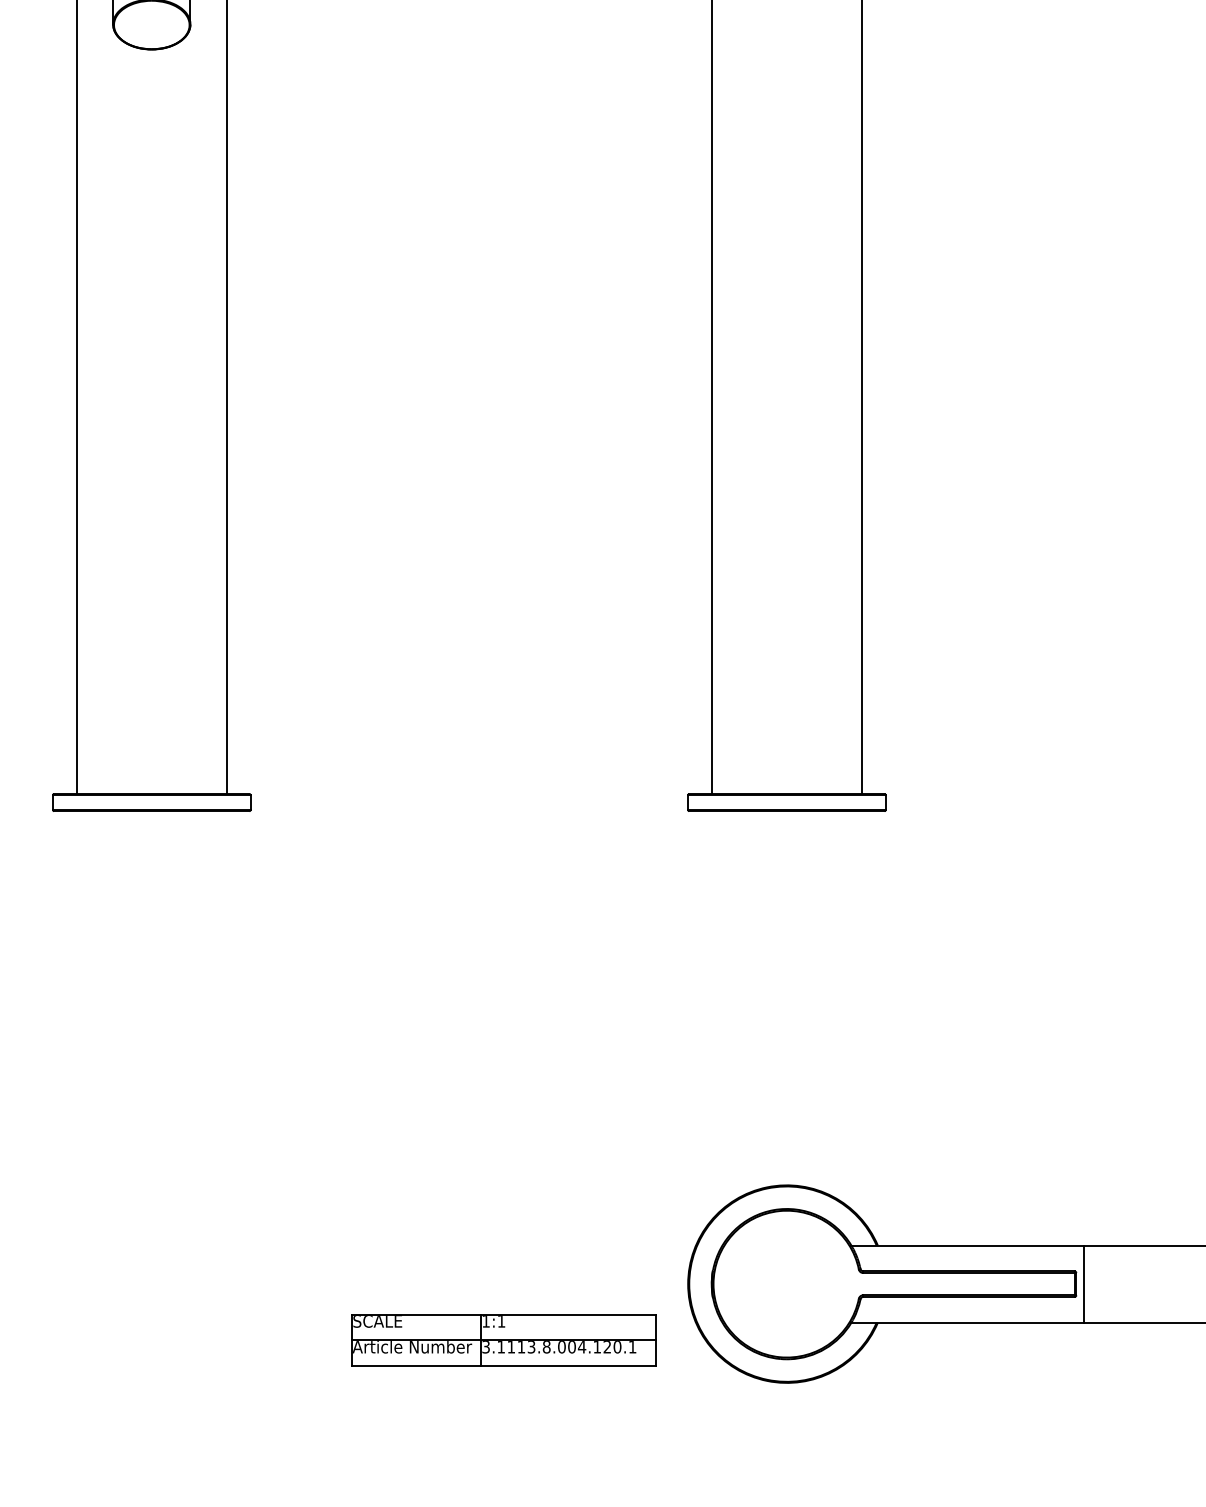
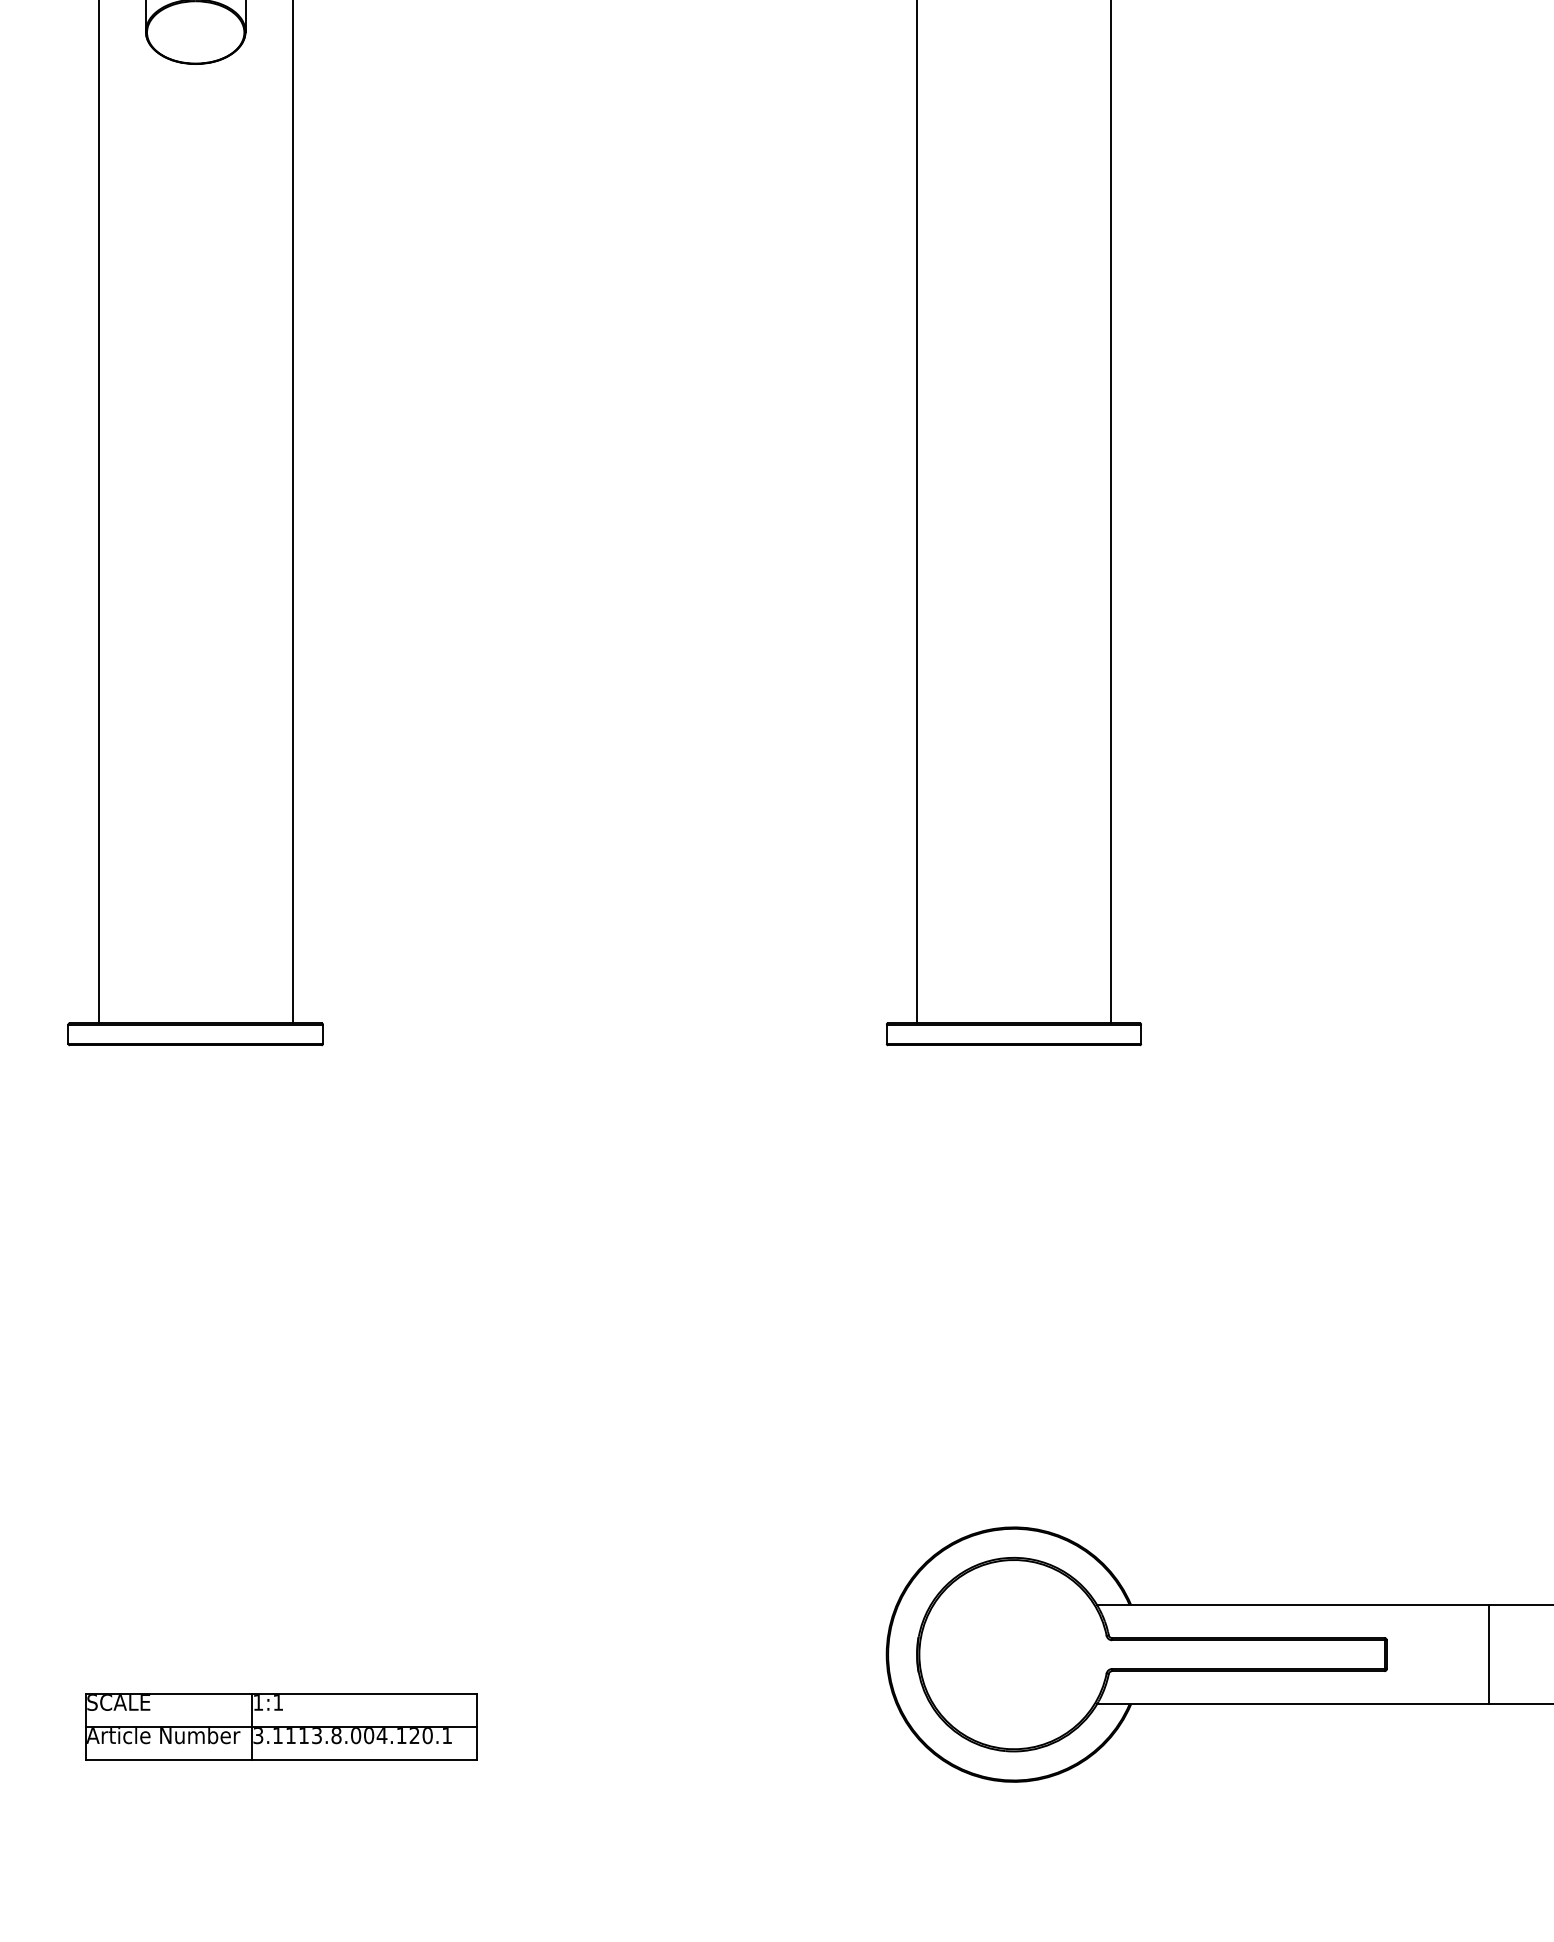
line: (1083, 1284) -> (1489, 1654), moved
part: (504, 1339) -> (281, 1726), moved

